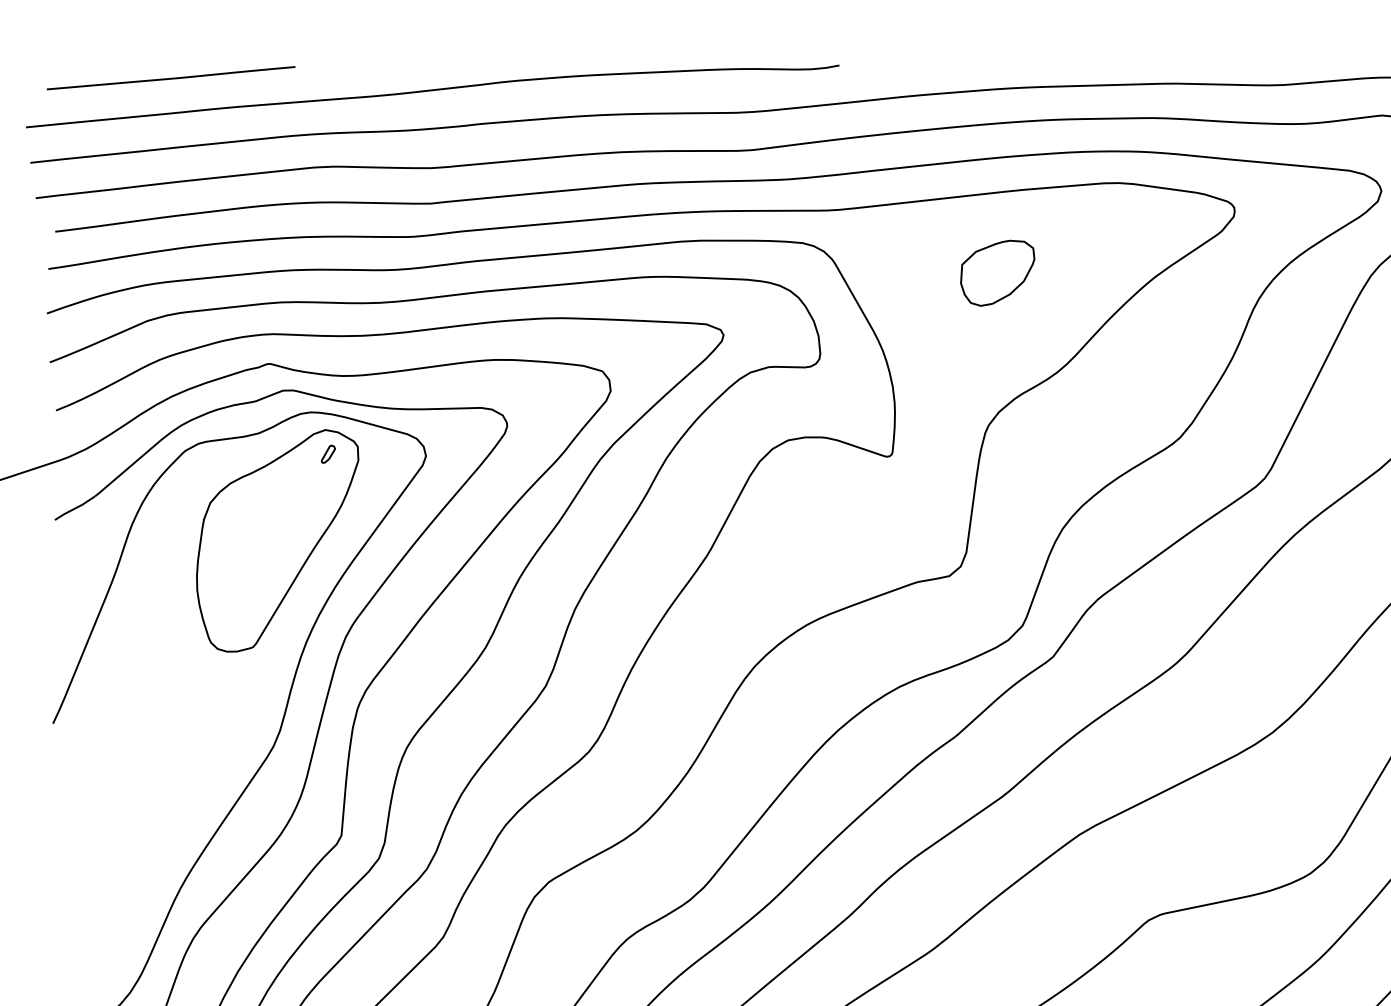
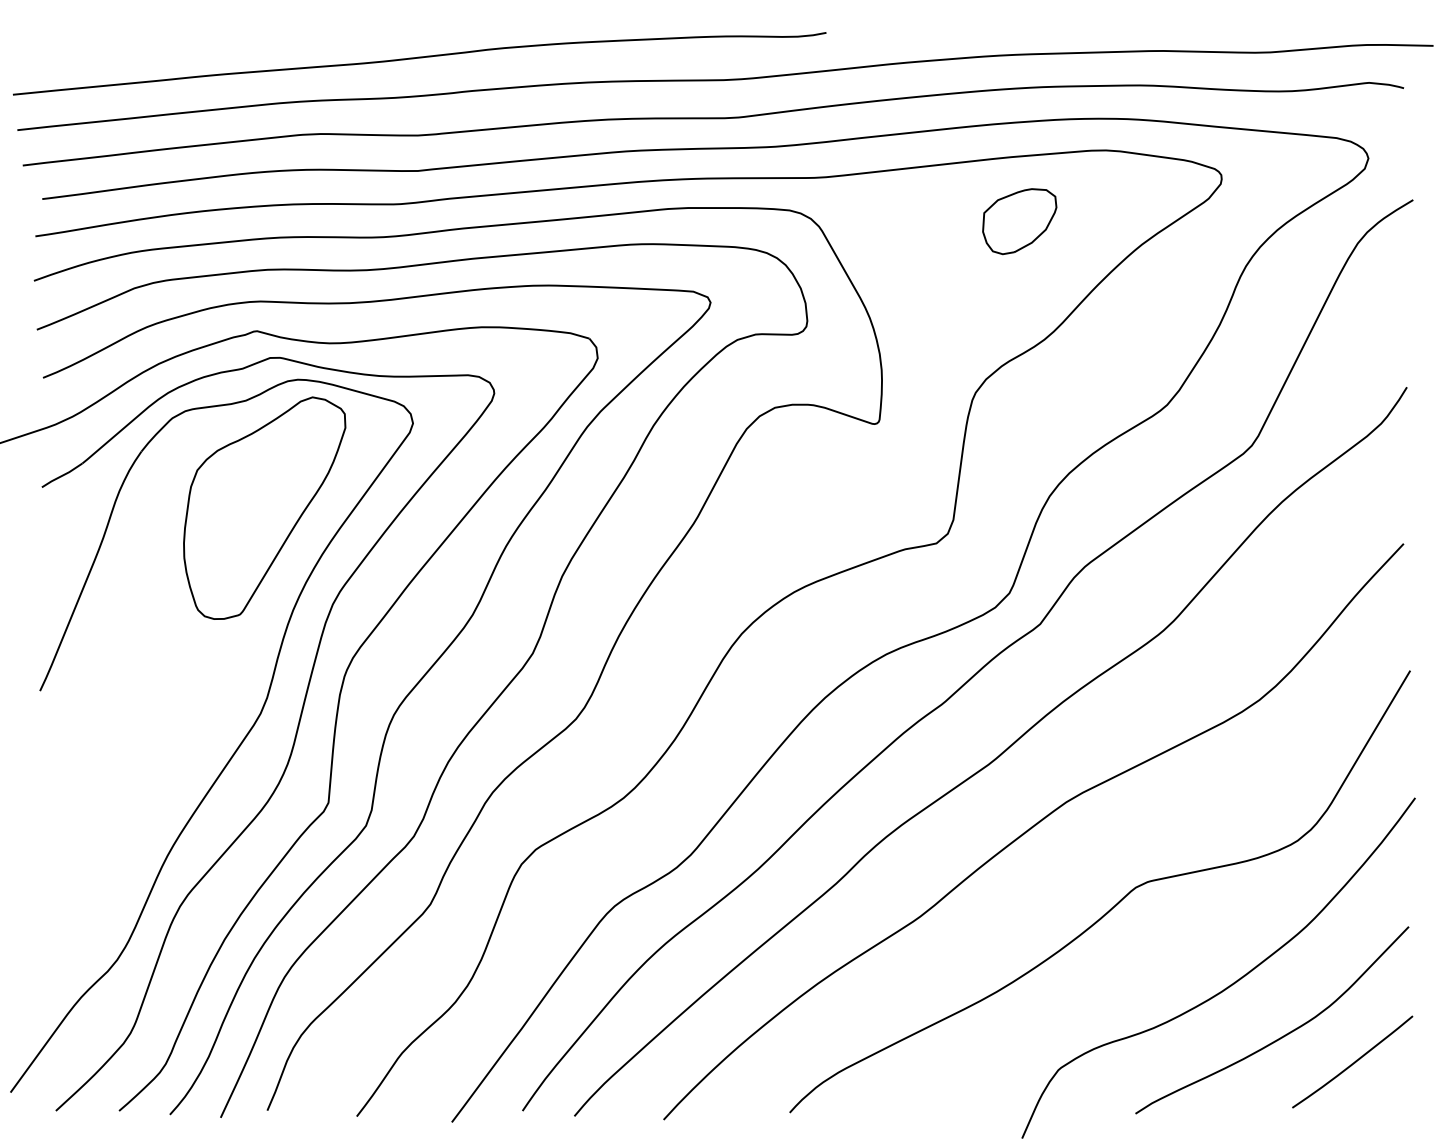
line: (170, 78) -> (157, 45), removed
part: (997, 273) -> (1019, 221), moved
part: (328, 454) -> (315, 421), removed

